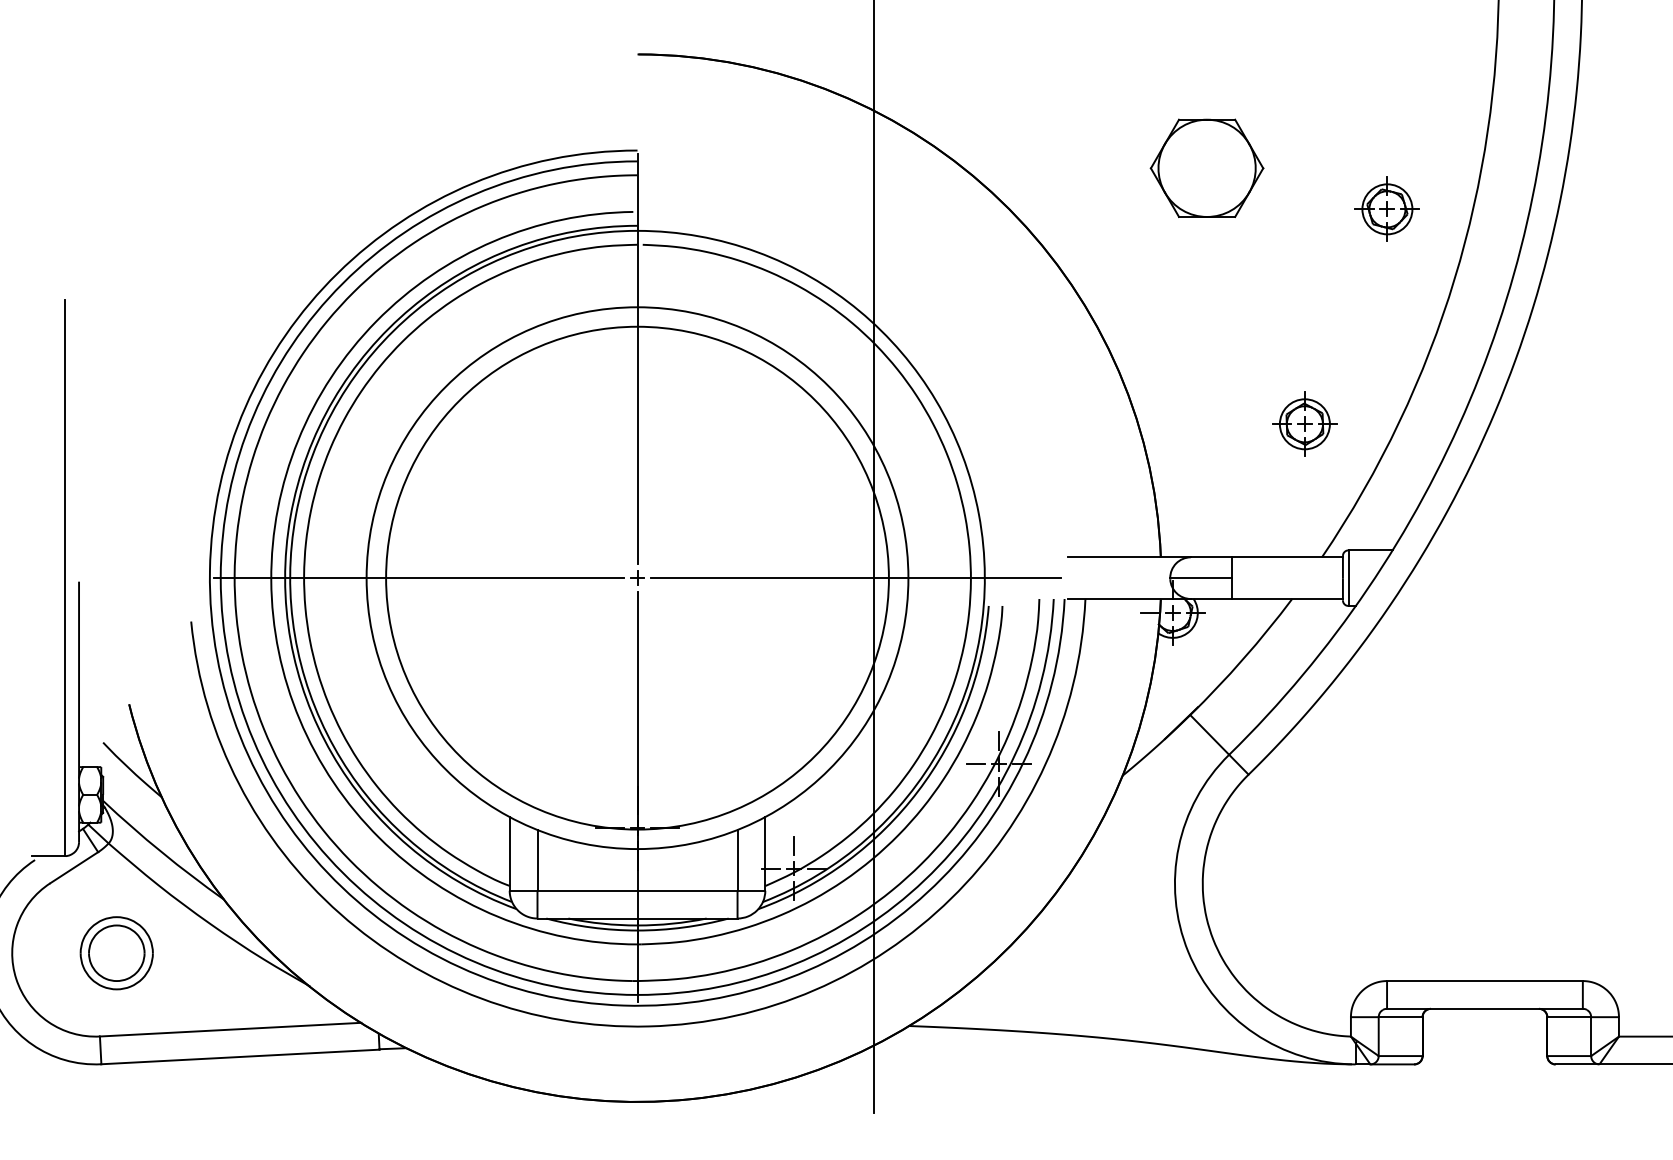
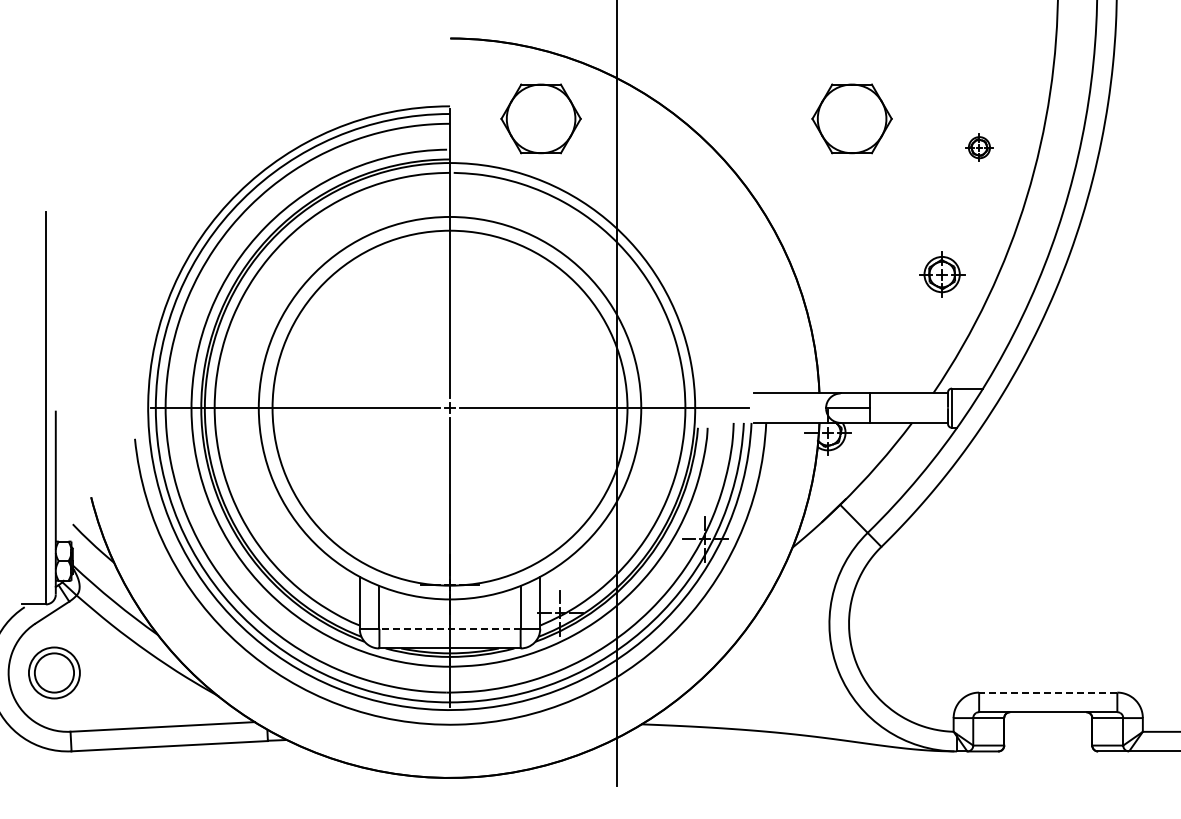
part: (765, 167) -> (540, 118), added
part: (1387, 208) -> (979, 147), size x0.6
part: (1305, 424) -> (942, 274), moved
line: (638, 890) -> (450, 628), solid -> dashed
part: (116, 952) -> (54, 672), moved
line: (1483, 980) -> (1047, 692), solid -> dashed

